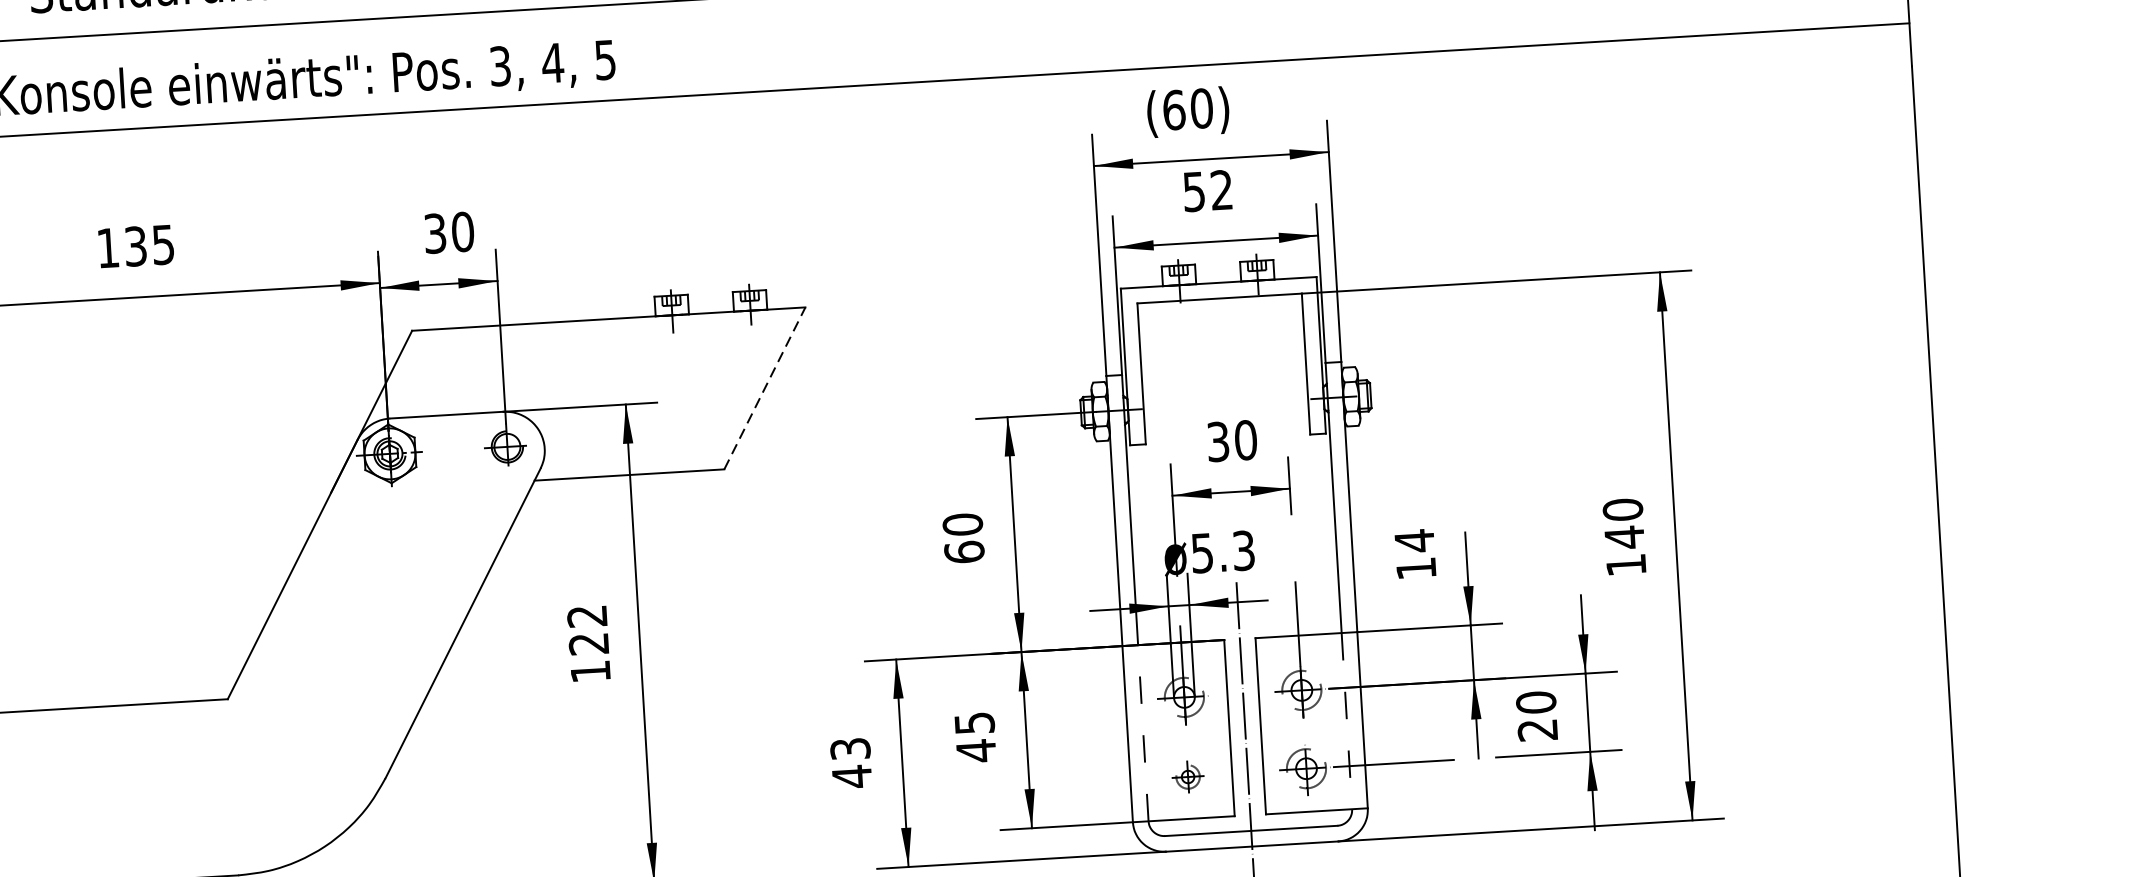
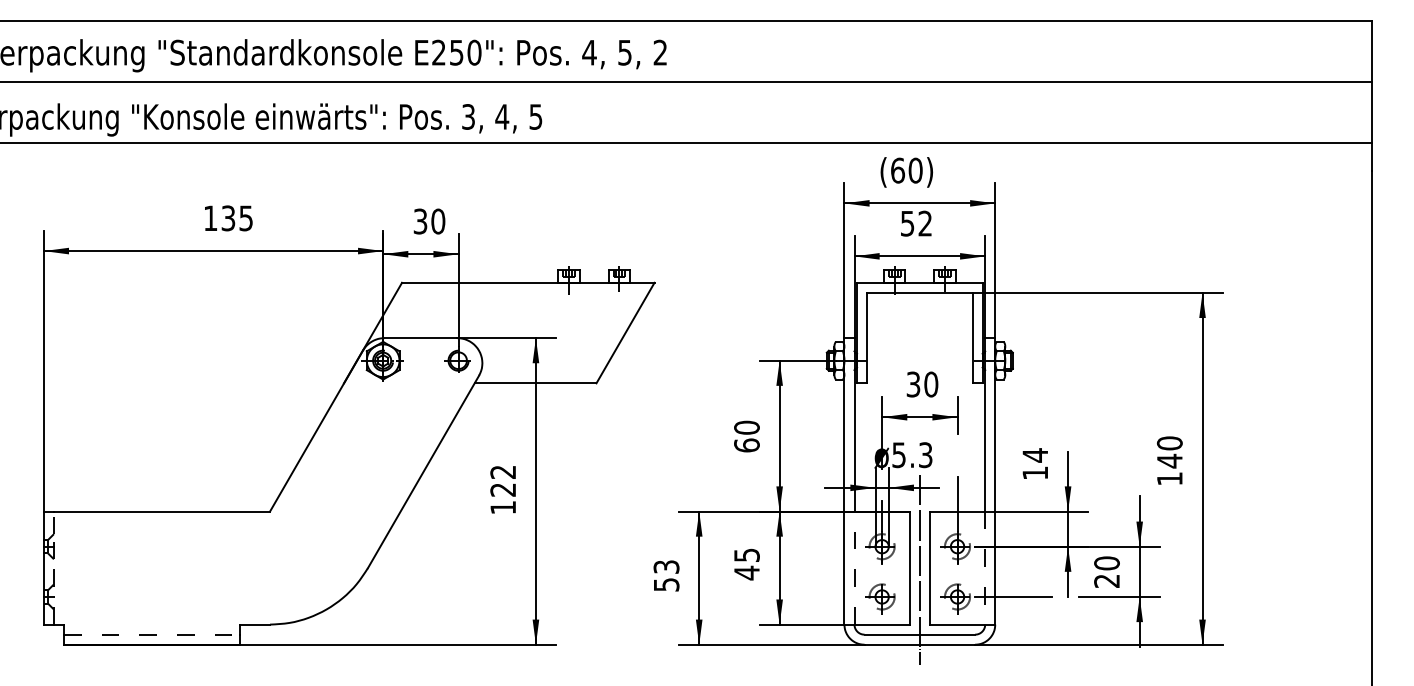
line: (764, 387) -> (625, 332), dashed -> solid
text: (852, 776) -> (666, 584), 43 -> 53
part: (1186, 778) -> (880, 598), size x1.67

